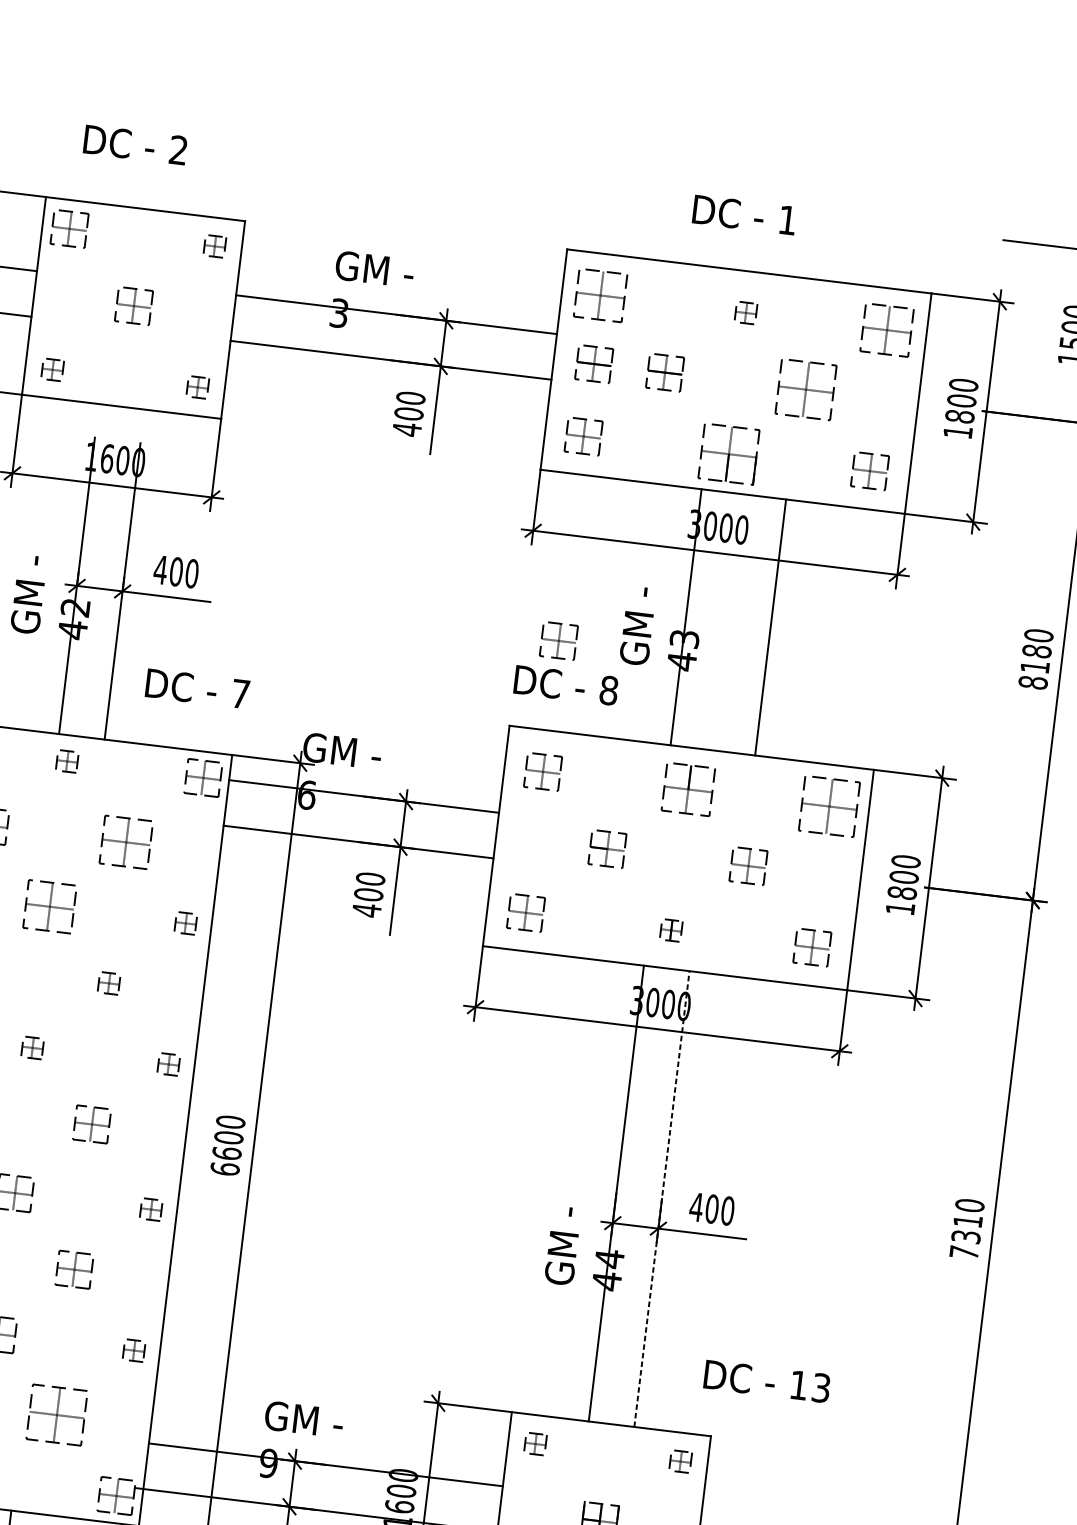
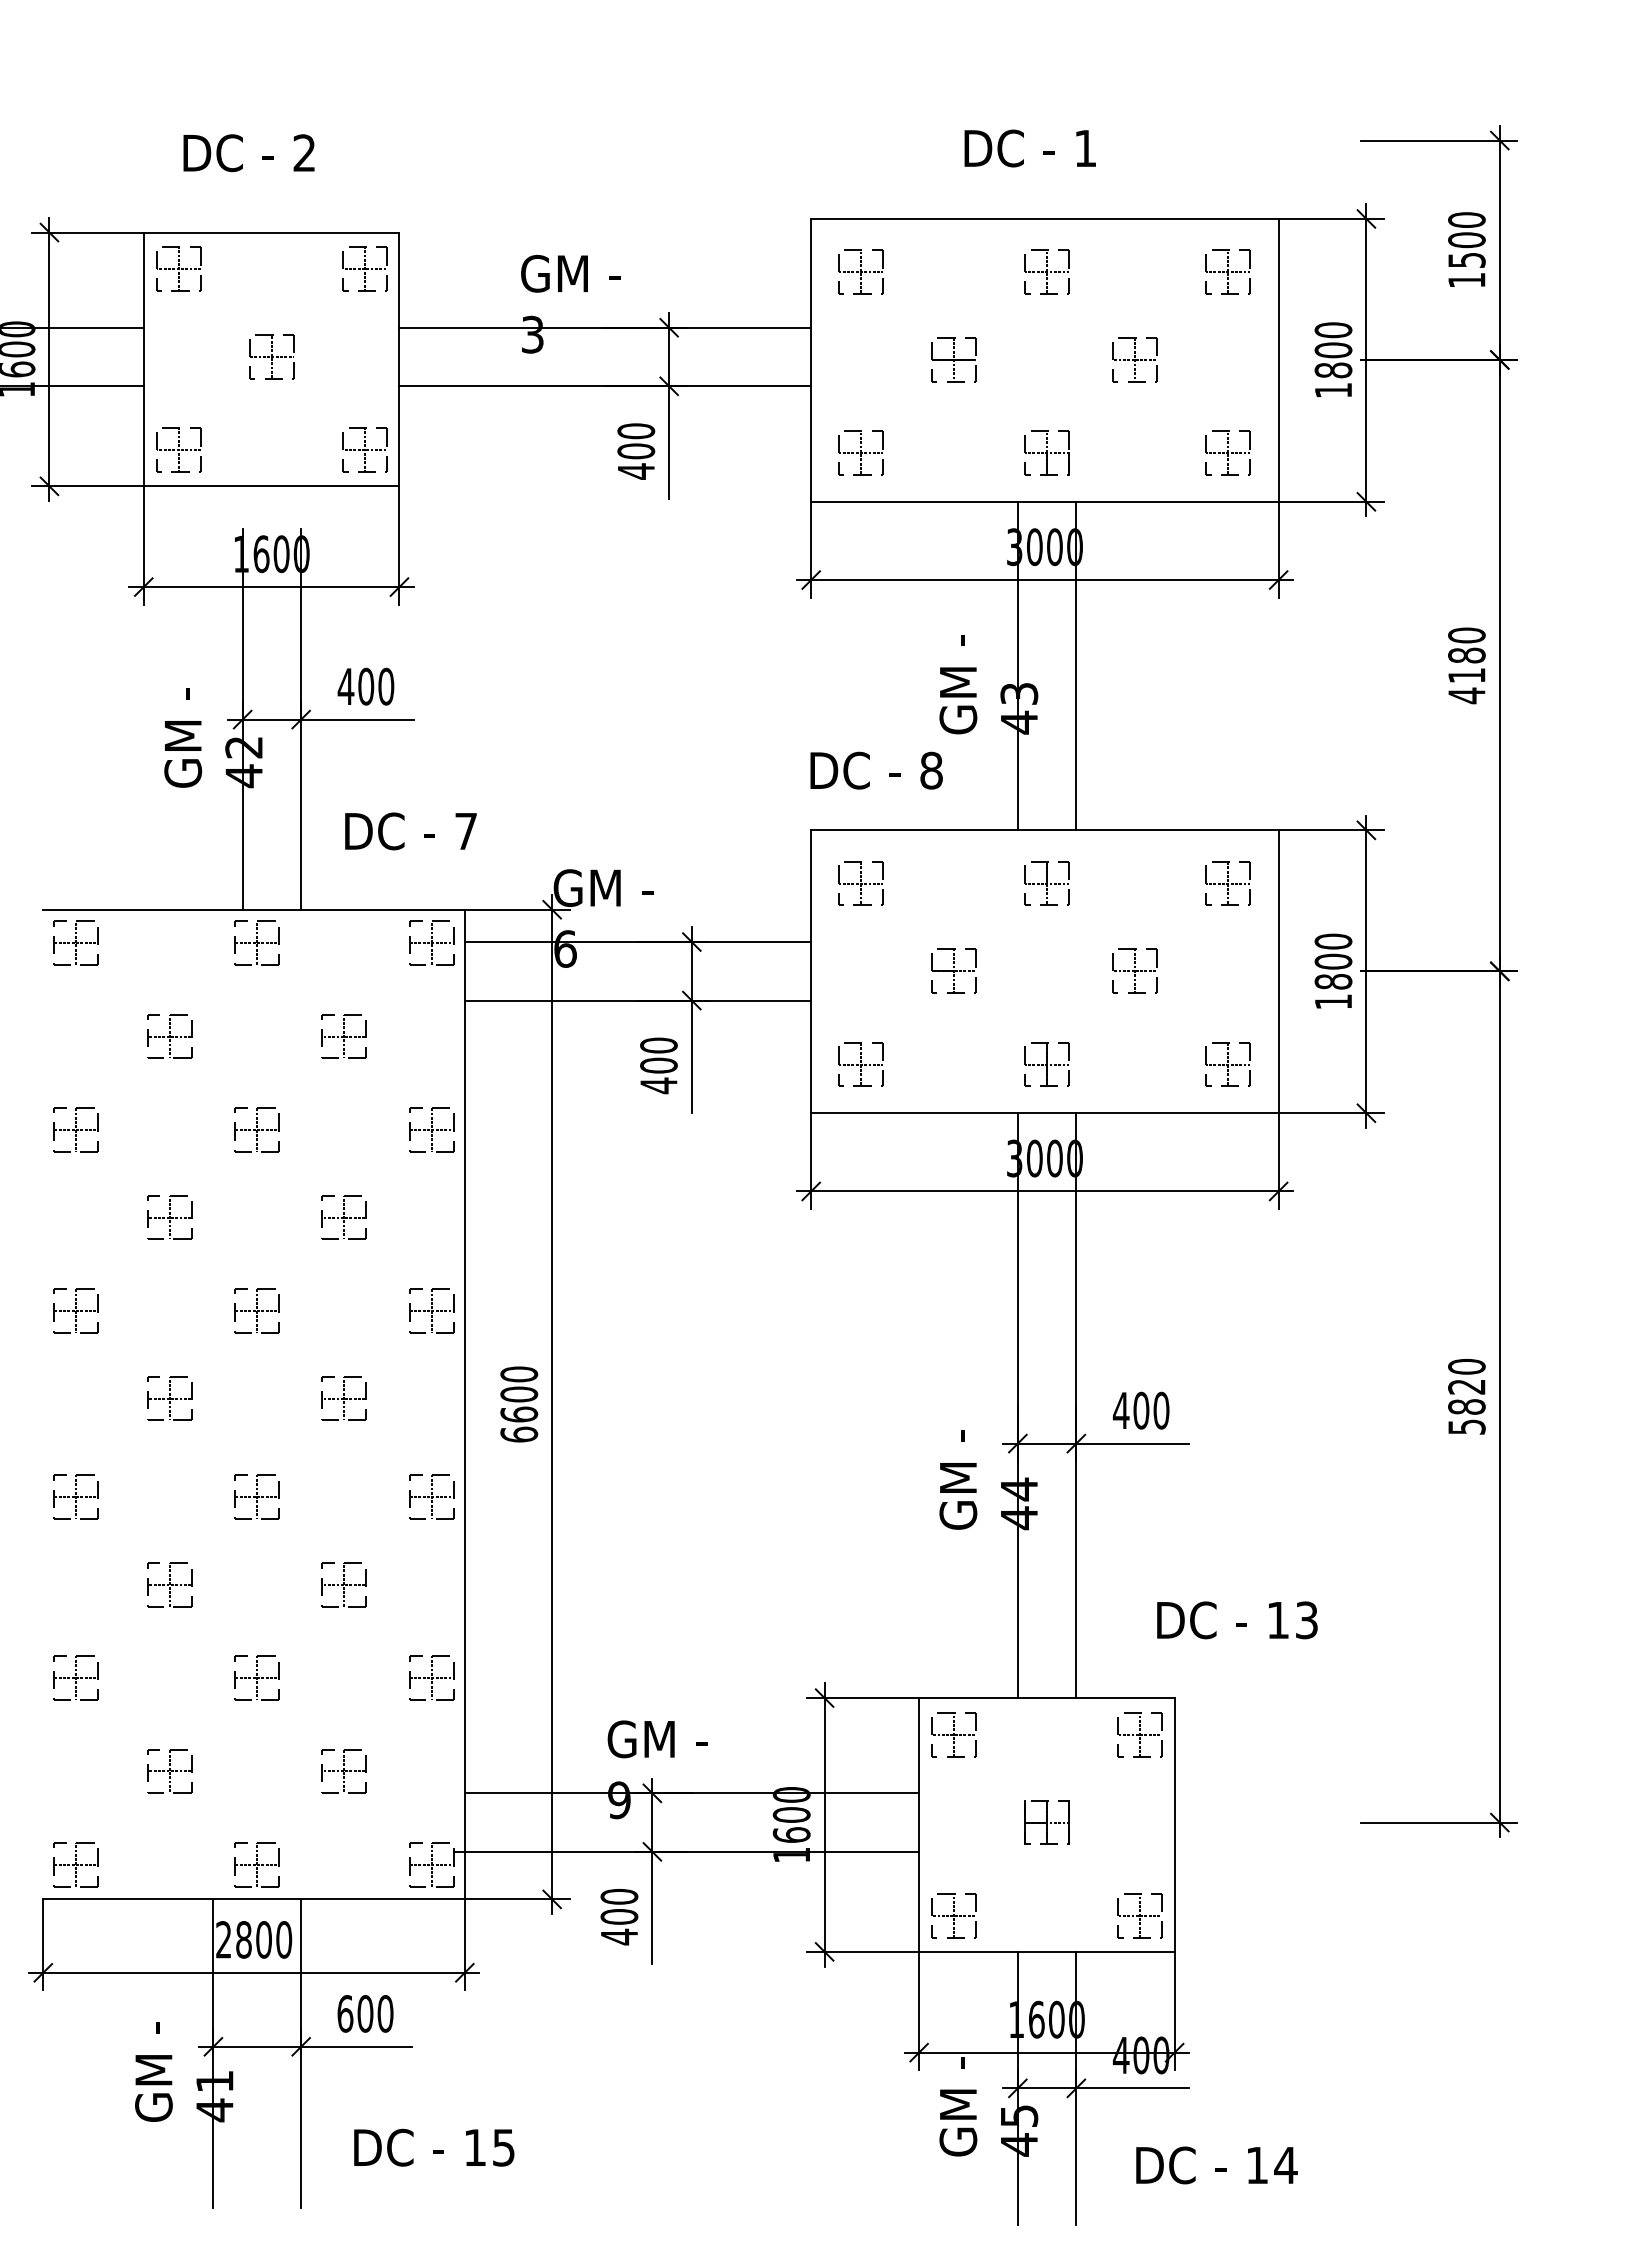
part: (214, 245) -> (364, 268), size x1.67
part: (600, 294) -> (860, 271), size x0.71
part: (745, 312) -> (1046, 271), size x1.67
part: (886, 329) -> (1227, 271), size x0.71
part: (593, 363) -> (862, 359), removed
part: (52, 369) -> (178, 449), size x1.67
part: (197, 386) -> (364, 449), size x1.67
part: (805, 389) -> (1134, 359), size x0.62
part: (728, 453) -> (1046, 452), size x0.62
line: (770, 627) -> (1076, 665), moved
part: (558, 640) -> (860, 715), removed
text: (1032, 682) -> (1466, 695), 8180 -> 4180
part: (66, 760) -> (256, 942), size x1.67
part: (687, 789) -> (1046, 883), size x0.71
part: (828, 806) -> (1227, 883), size x0.62
part: (125, 842) -> (343, 1036), size x0.71
part: (49, 906) -> (256, 1129), size x0.71
part: (185, 923) -> (431, 1129), size x1.67
part: (670, 930) -> (1046, 1064), size x1.67
part: (108, 983) -> (343, 1217), size x1.67
part: (32, 1047) -> (256, 1310), size x1.67
part: (168, 1064) -> (431, 1310), size x1.67
line: (662, 1198) -> (1076, 1405), dashed -> solid
part: (150, 1209) -> (431, 1496), size x1.67
text: (965, 1236) -> (1466, 1406), 7310 -> 5820
part: (133, 1350) -> (431, 1677), size x1.67
part: (56, 1415) -> (343, 1771), size x0.62
part: (535, 1443) -> (953, 1734), size x1.67
part: (680, 1461) -> (1139, 1734), size x1.67

